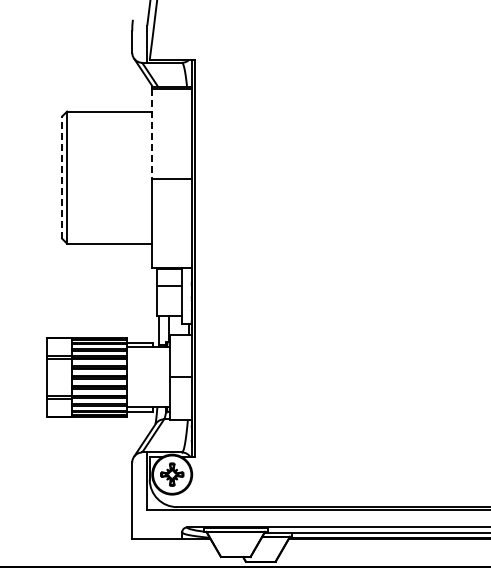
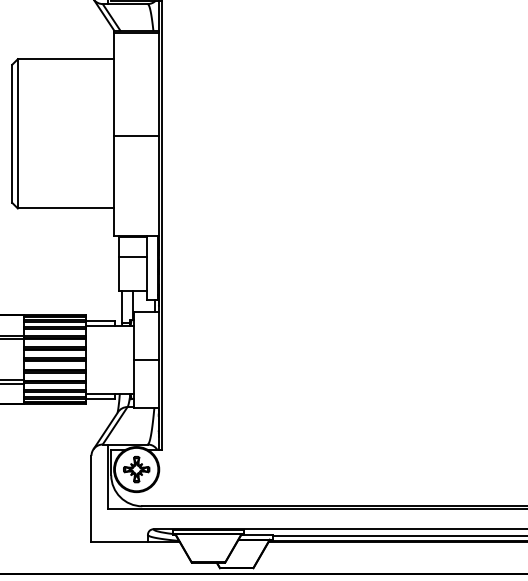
line: (152, 134) -> (114, 85), dashed -> solid
line: (62, 177) -> (12, 133), dashed -> solid

